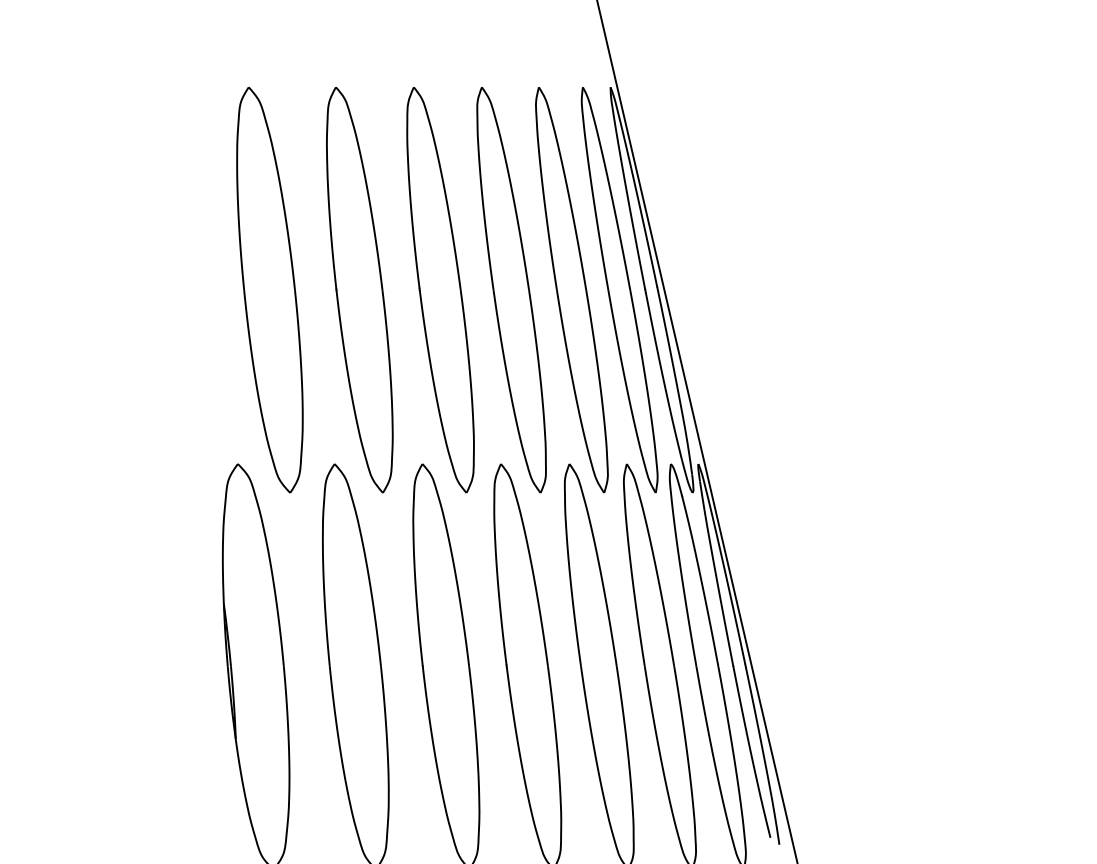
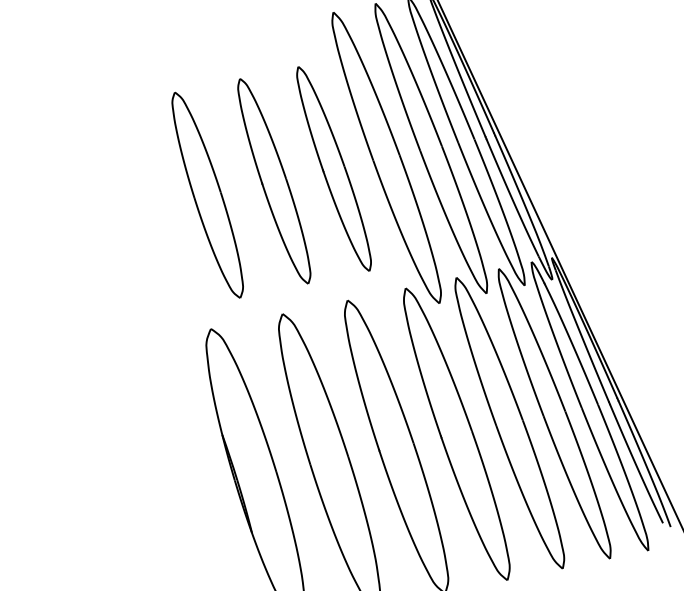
part: (269, 289) -> (207, 194), size x0.7
part: (359, 289) -> (274, 180), size x0.7
part: (440, 290) -> (334, 169), size x0.7

